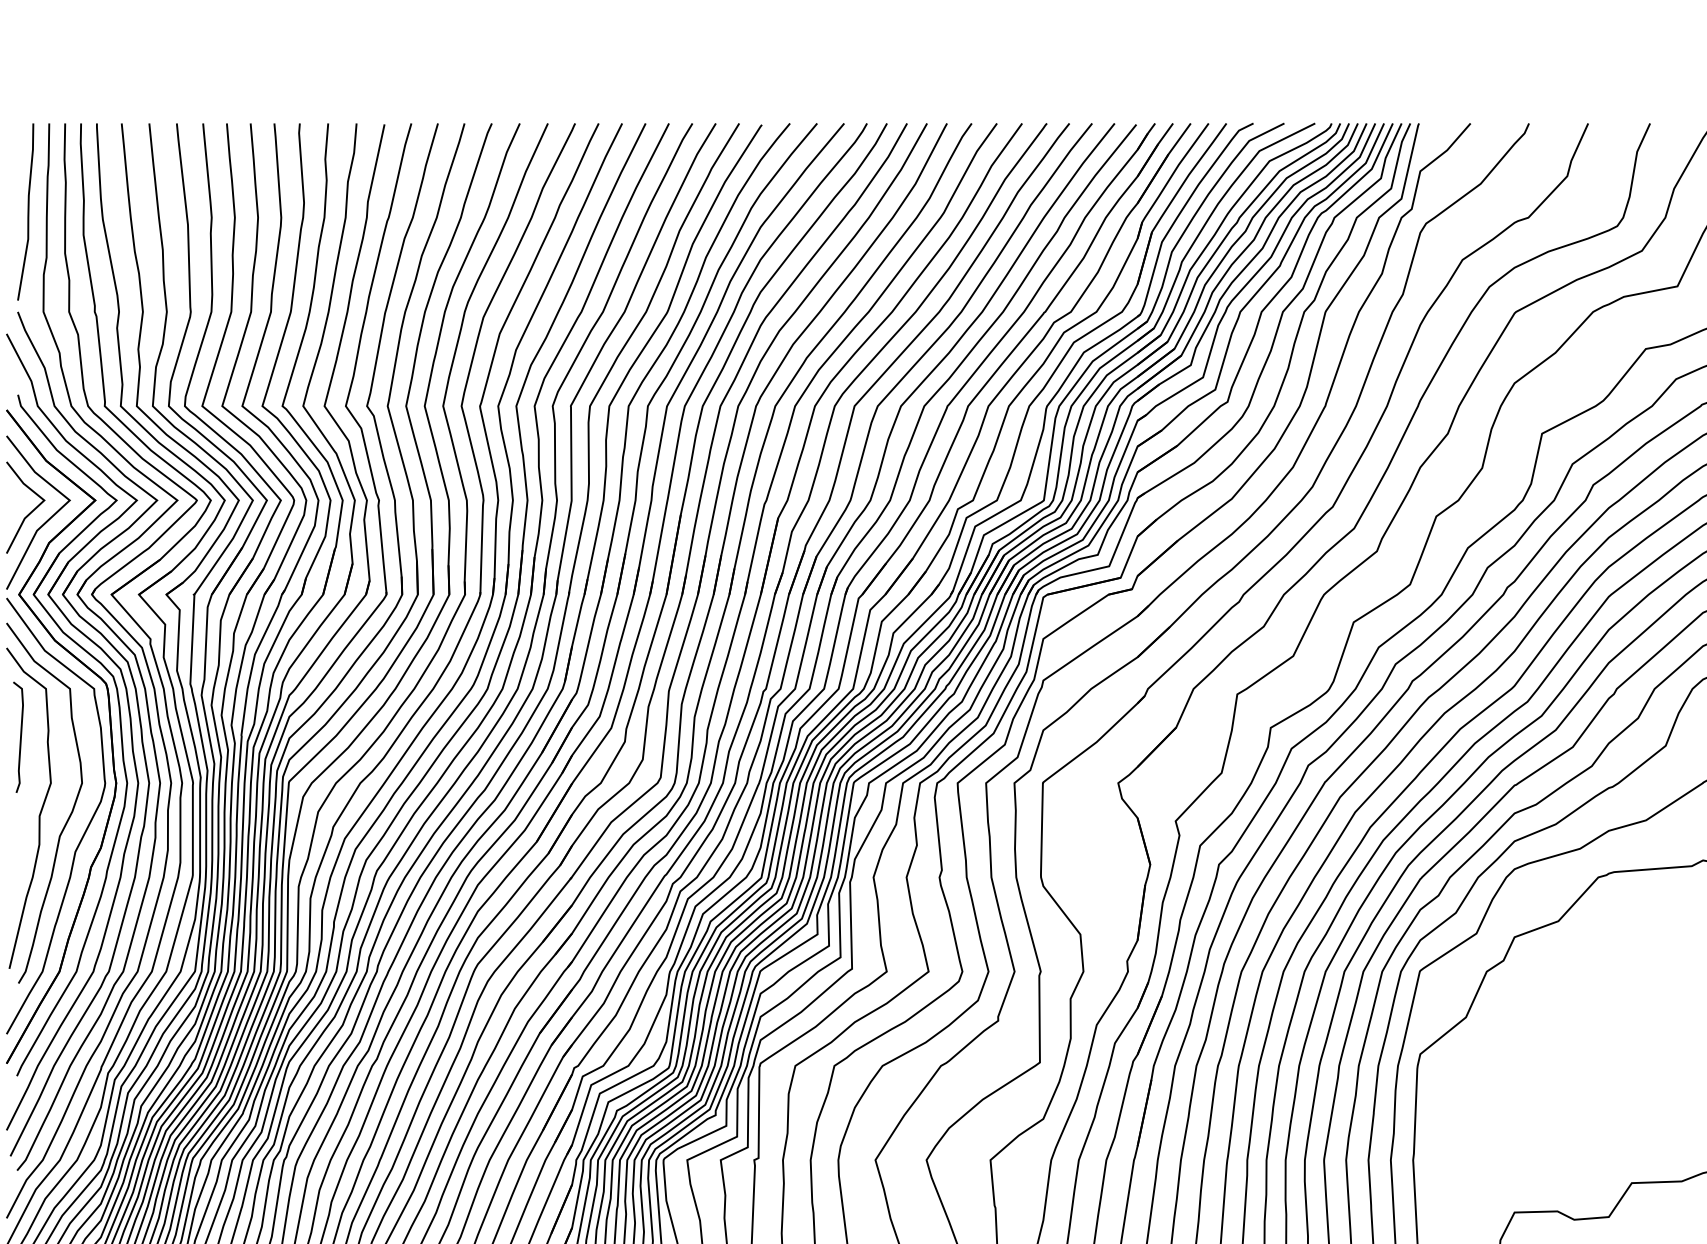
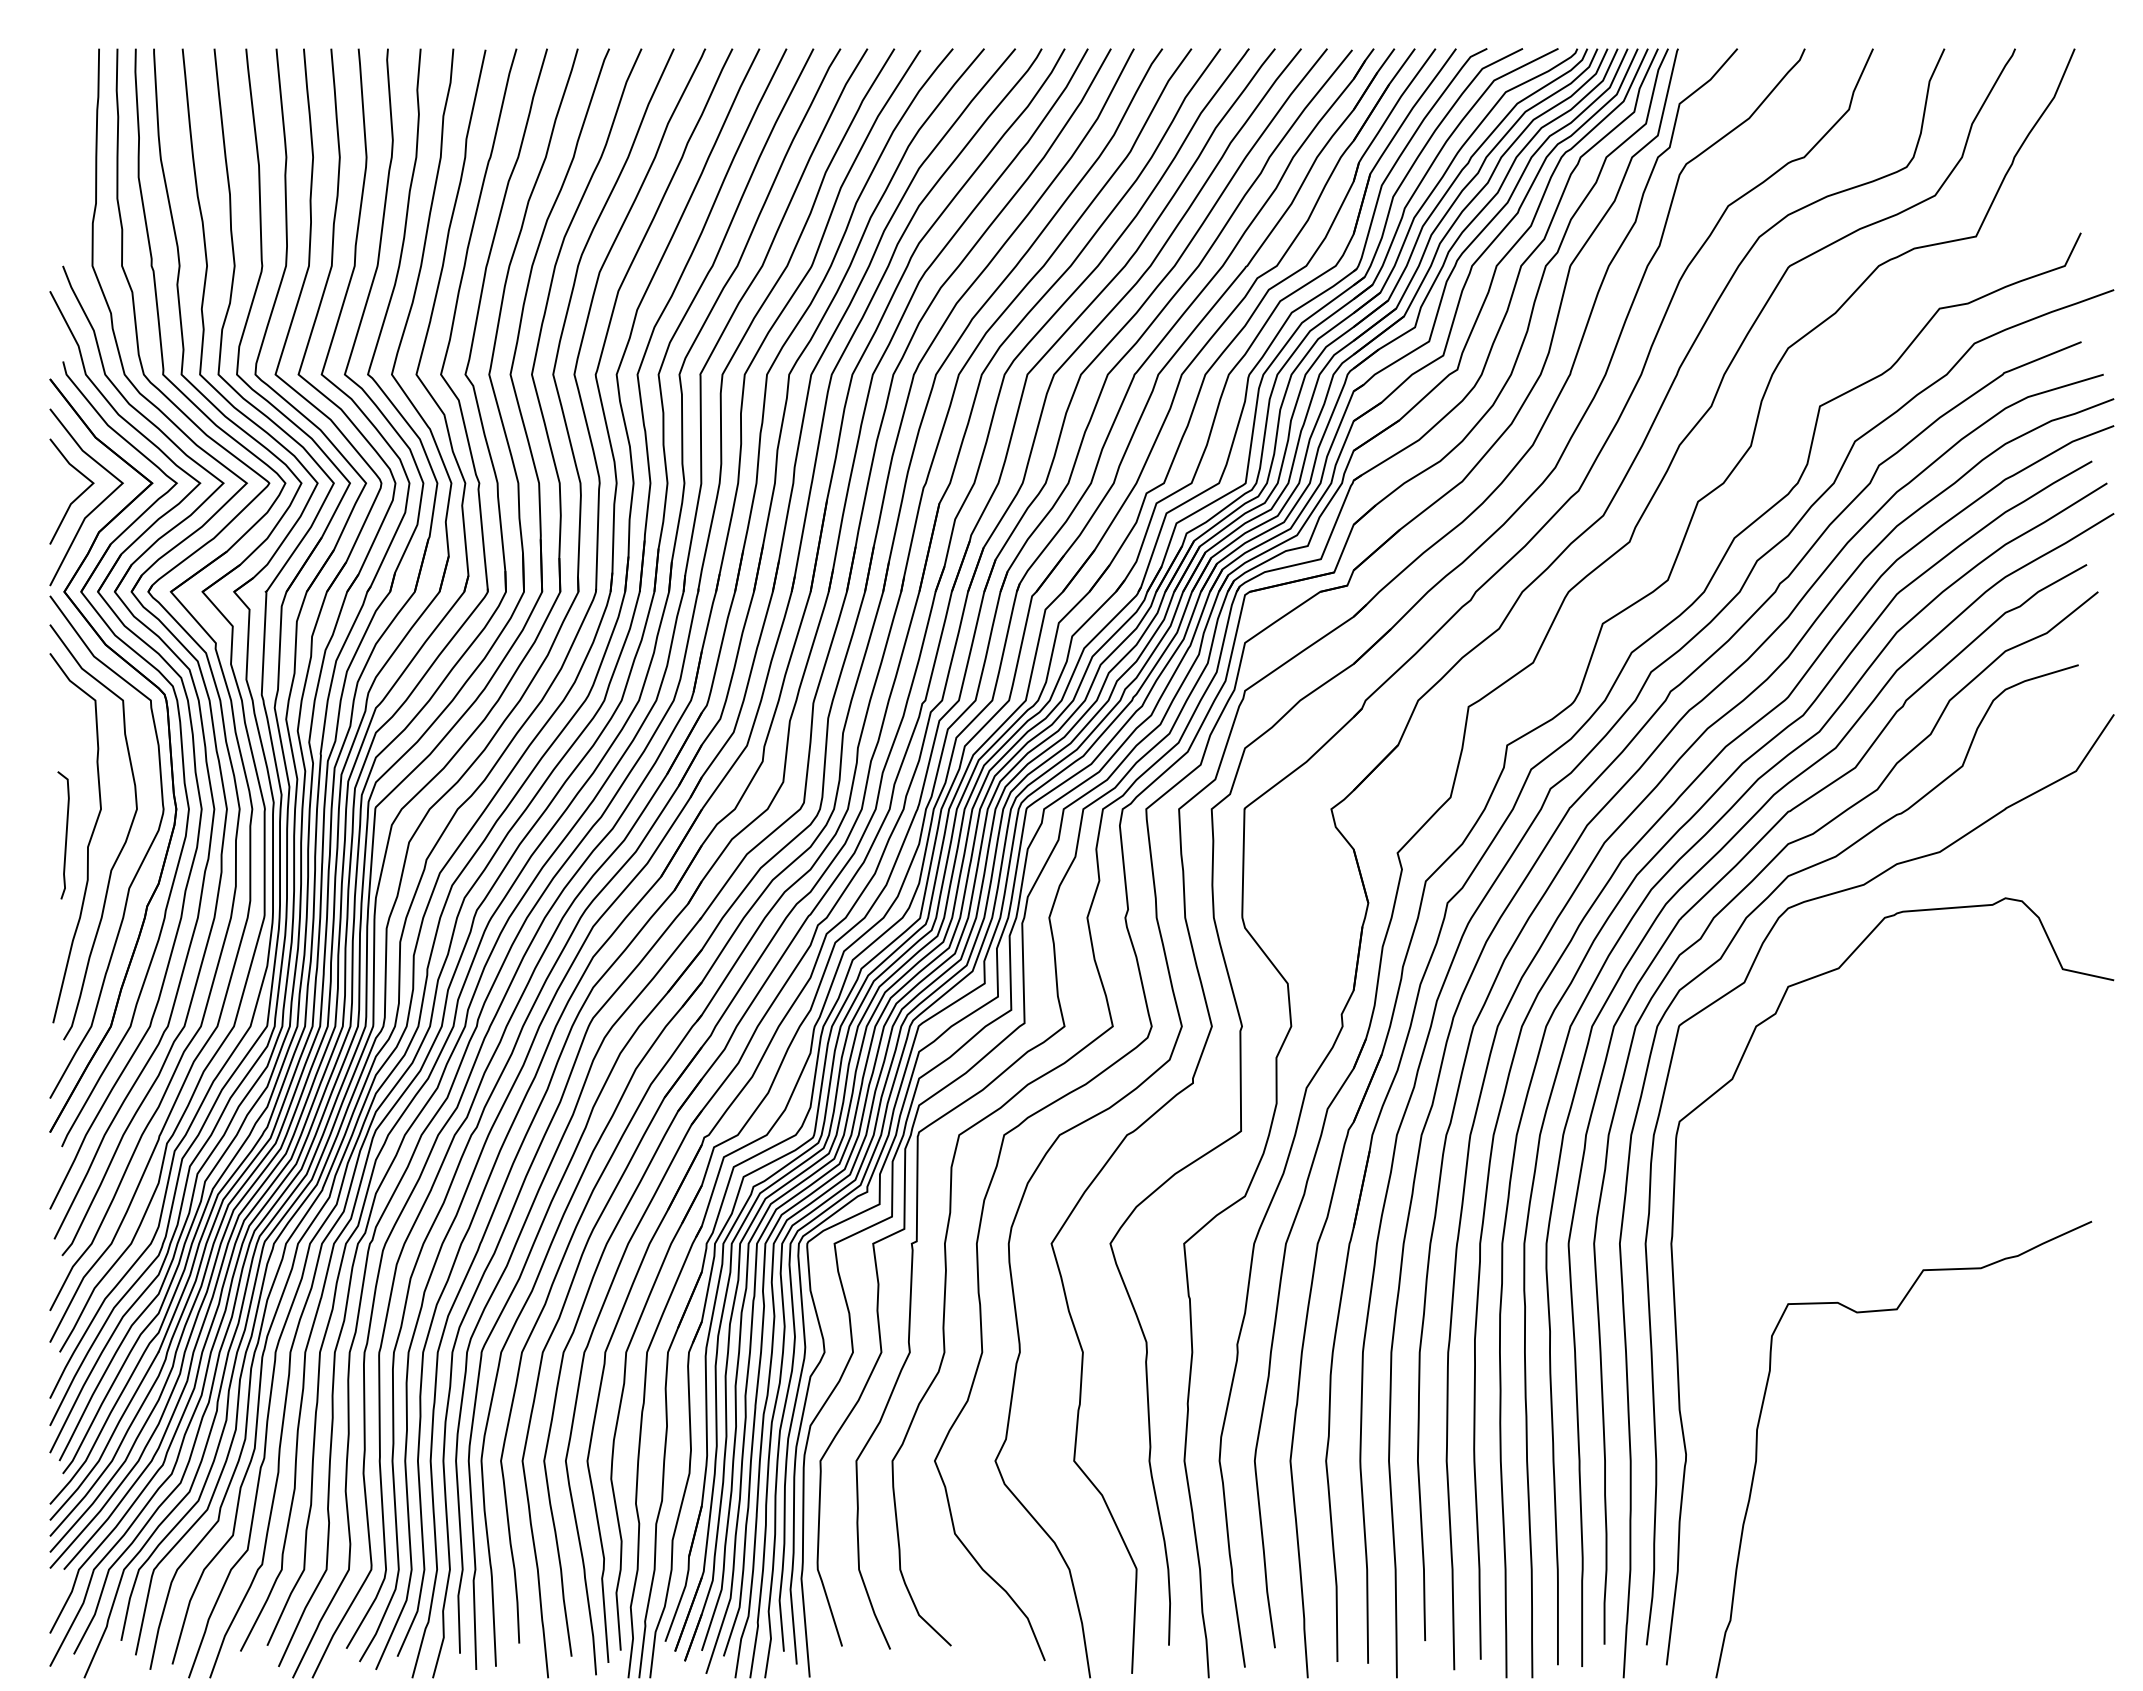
curve: (27, 211) -> (74, 150), removed
curve: (20, 737) -> (65, 835), moved

